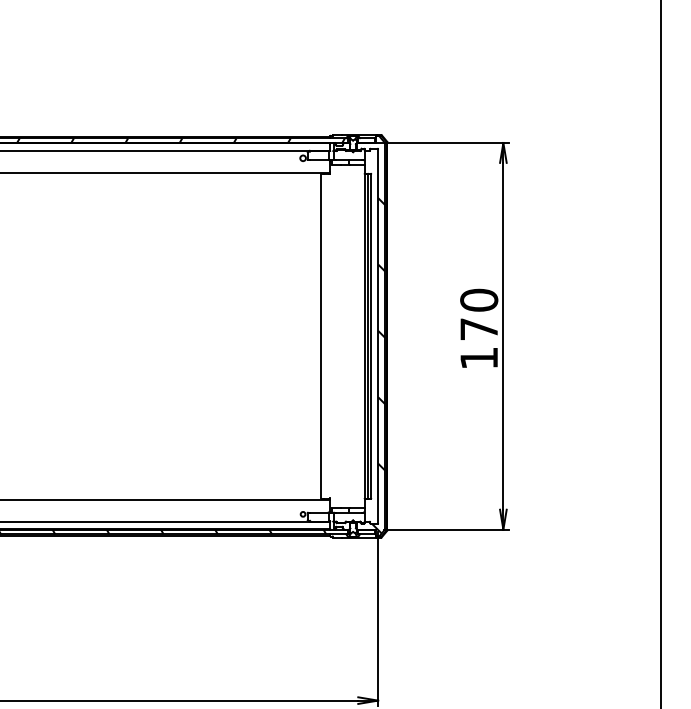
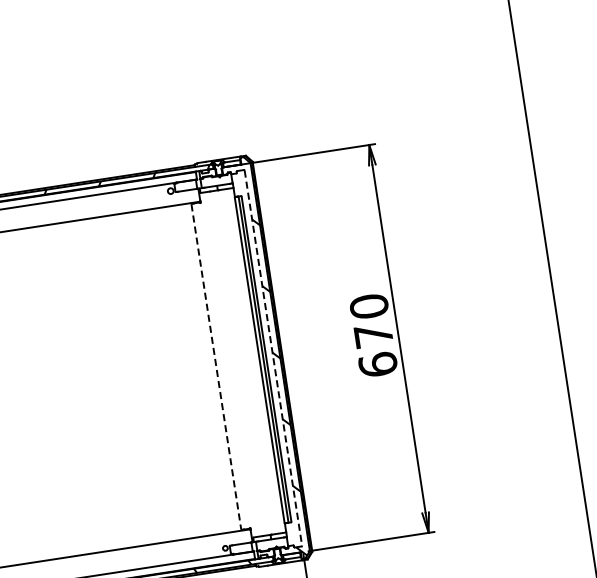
line: (321, 336) -> (216, 367), solid -> dashed
line: (378, 336) -> (273, 358), solid -> dashed
text: (479, 357) -> (378, 363), 170 -> 670

